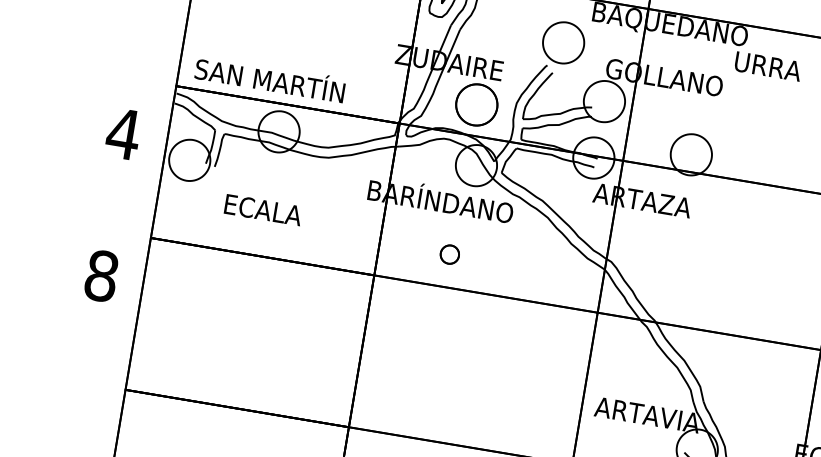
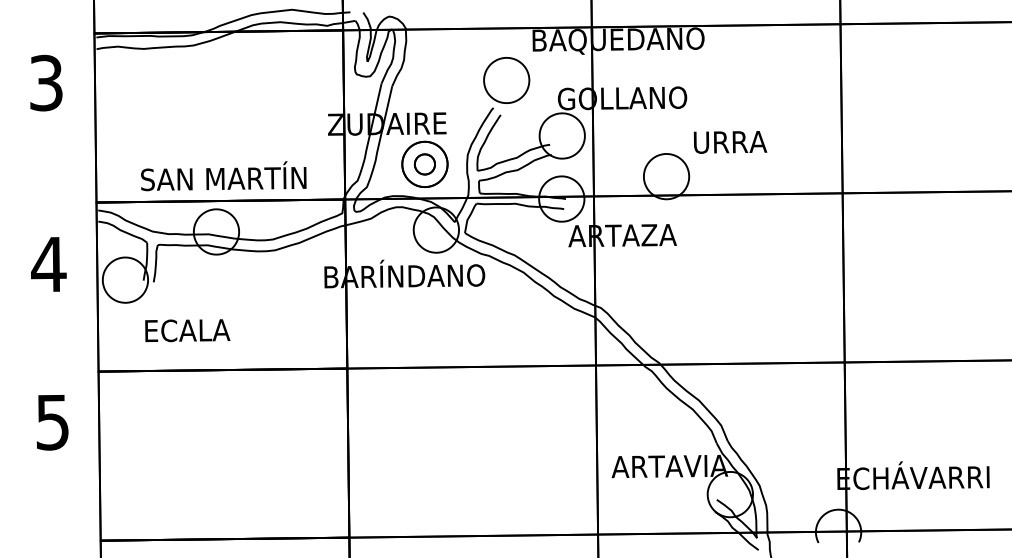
text: (768, 66) -> (730, 142), moved
text: (270, 78) -> (223, 176), moved
text: (263, 209) -> (187, 330), moved
part: (449, 254) -> (424, 164), moved
text: (101, 276) -> (52, 422), 8 -> 5

